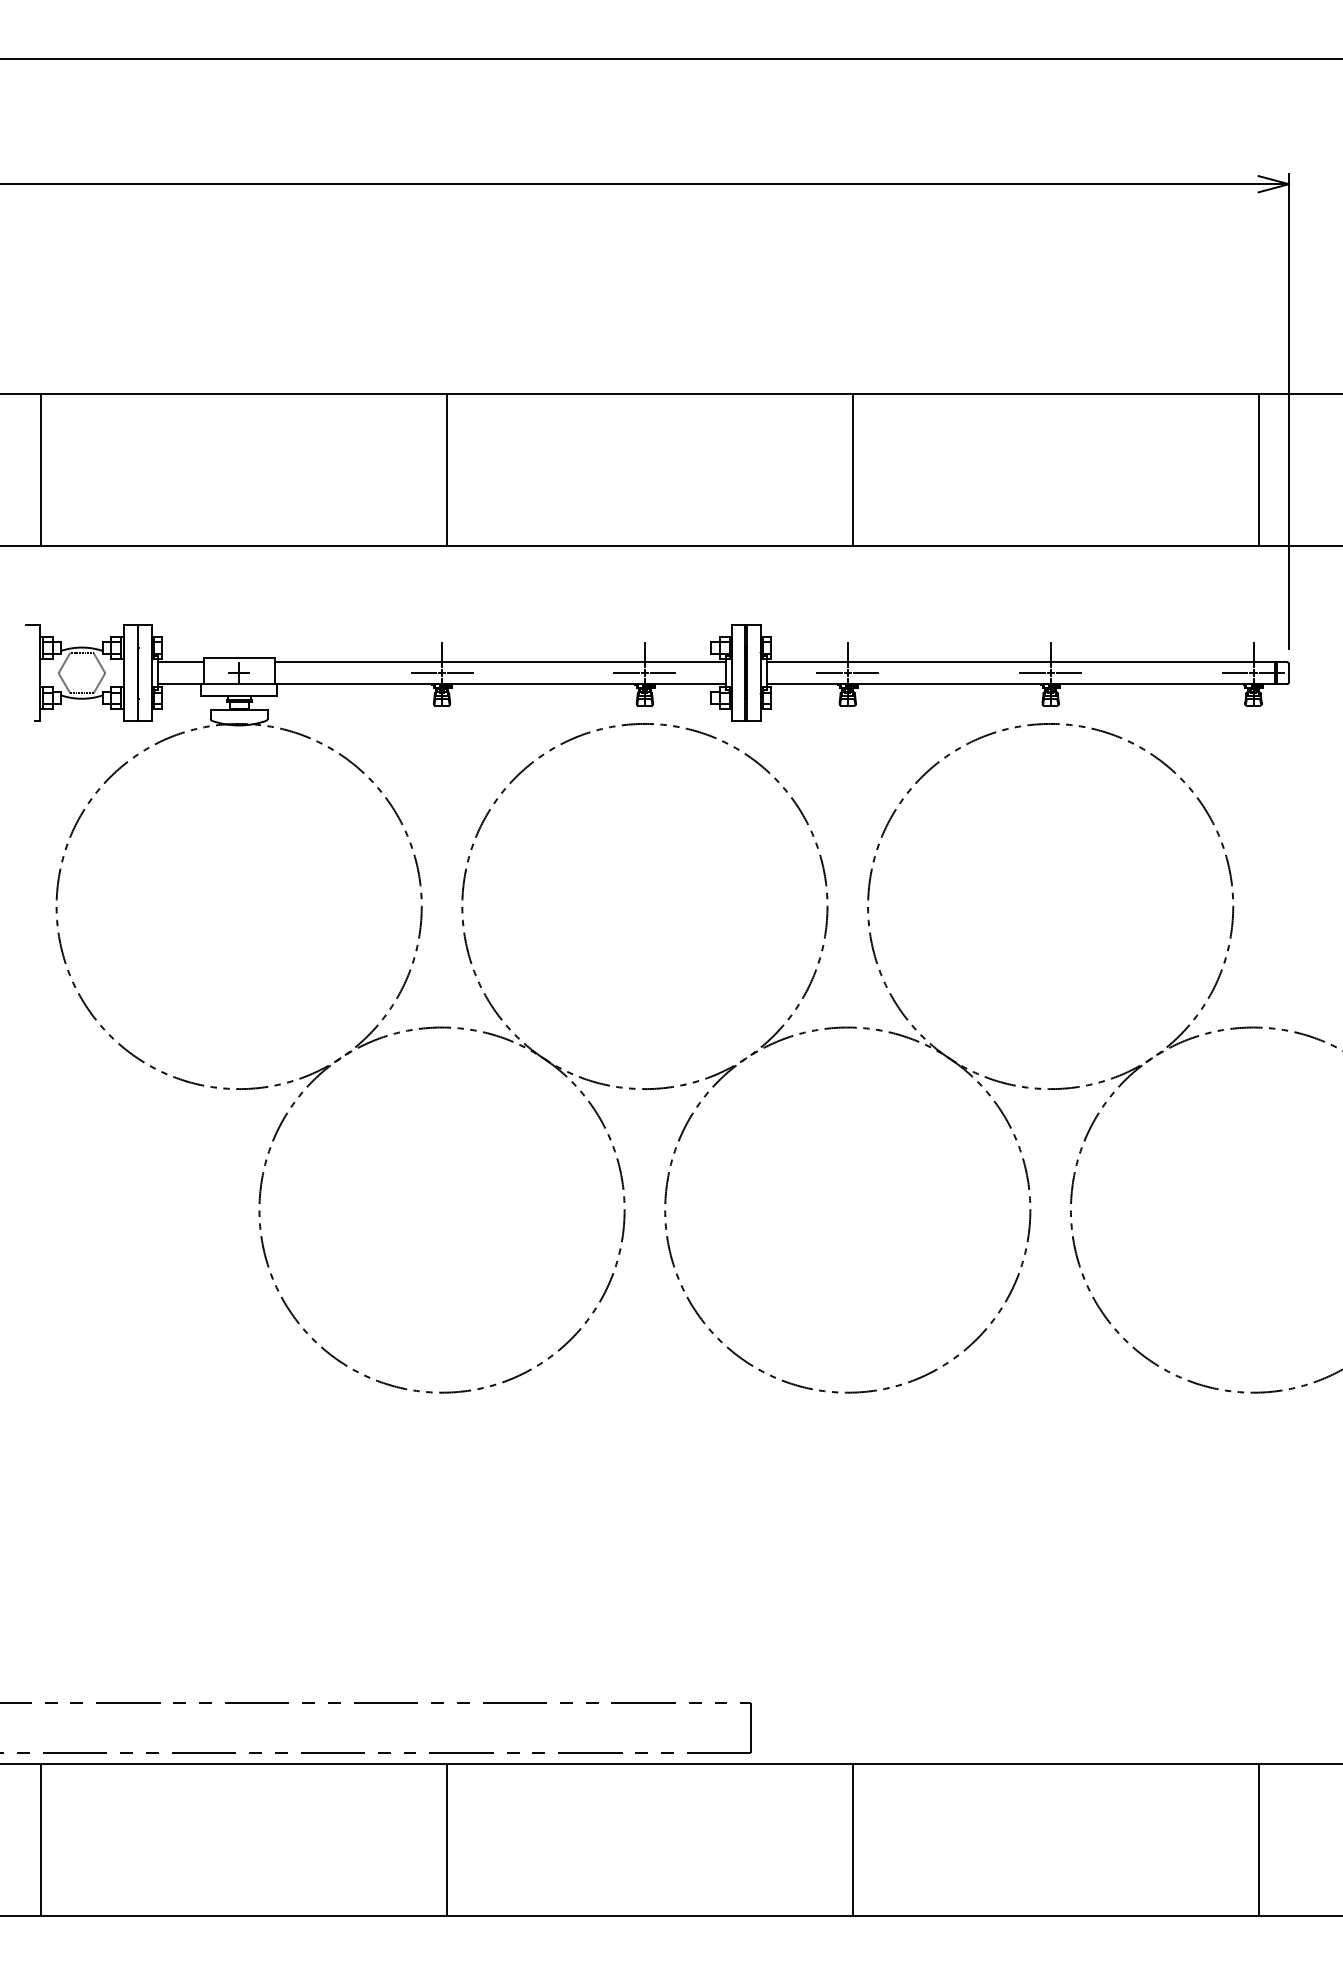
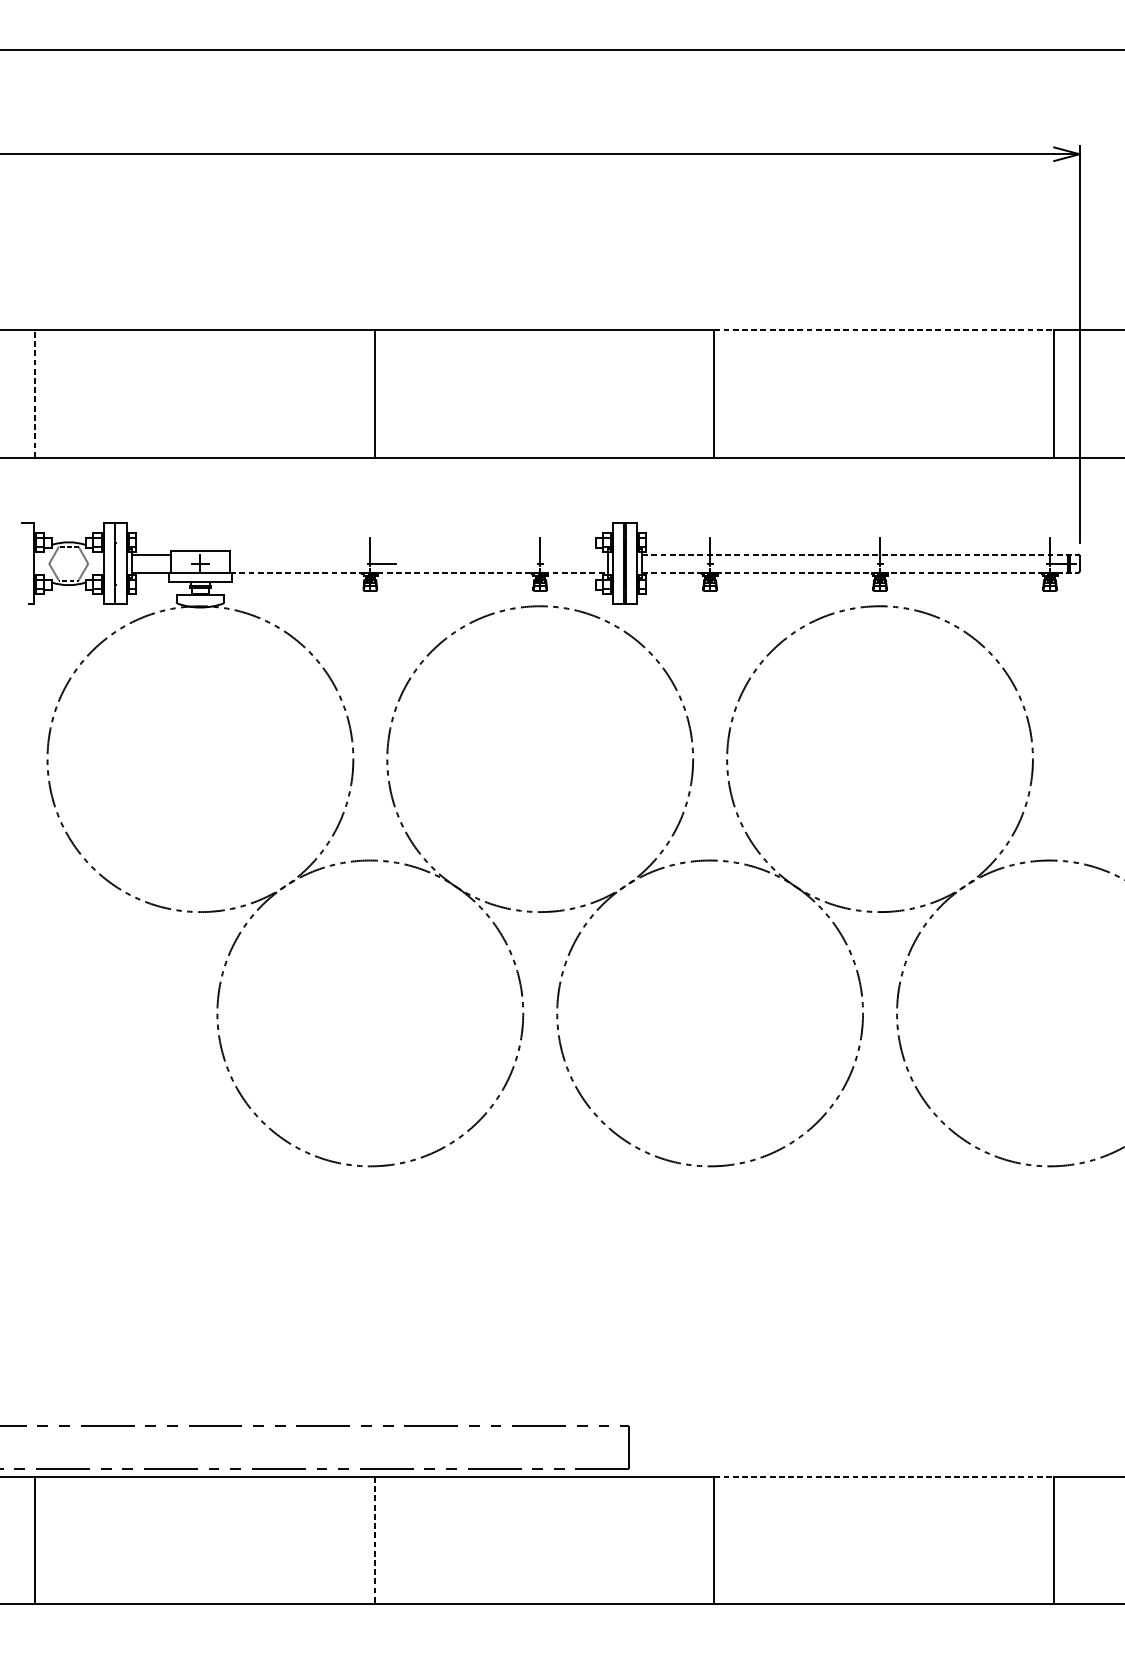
line: (1055, 394) -> (884, 330), solid -> dashed
line: (41, 469) -> (34, 393), solid -> dashed
line: (500, 662) -> (419, 554), removed
line: (1027, 662) -> (860, 554), solid -> dashed
line: (423, 673) -> (354, 564), removed
line: (626, 673) -> (524, 564), removed
line: (663, 673) -> (555, 564), removed
line: (829, 673) -> (694, 564), removed
line: (865, 673) -> (724, 564), removed
line: (1032, 673) -> (864, 564), removed
line: (1068, 673) -> (894, 564), removed
line: (1234, 673) -> (1034, 564), removed
line: (500, 684) -> (419, 573), solid -> dashed
line: (1027, 684) -> (860, 573), solid -> dashed
line: (1055, 1763) -> (884, 1476), solid -> dashed
line: (447, 1840) -> (374, 1541), solid -> dashed

